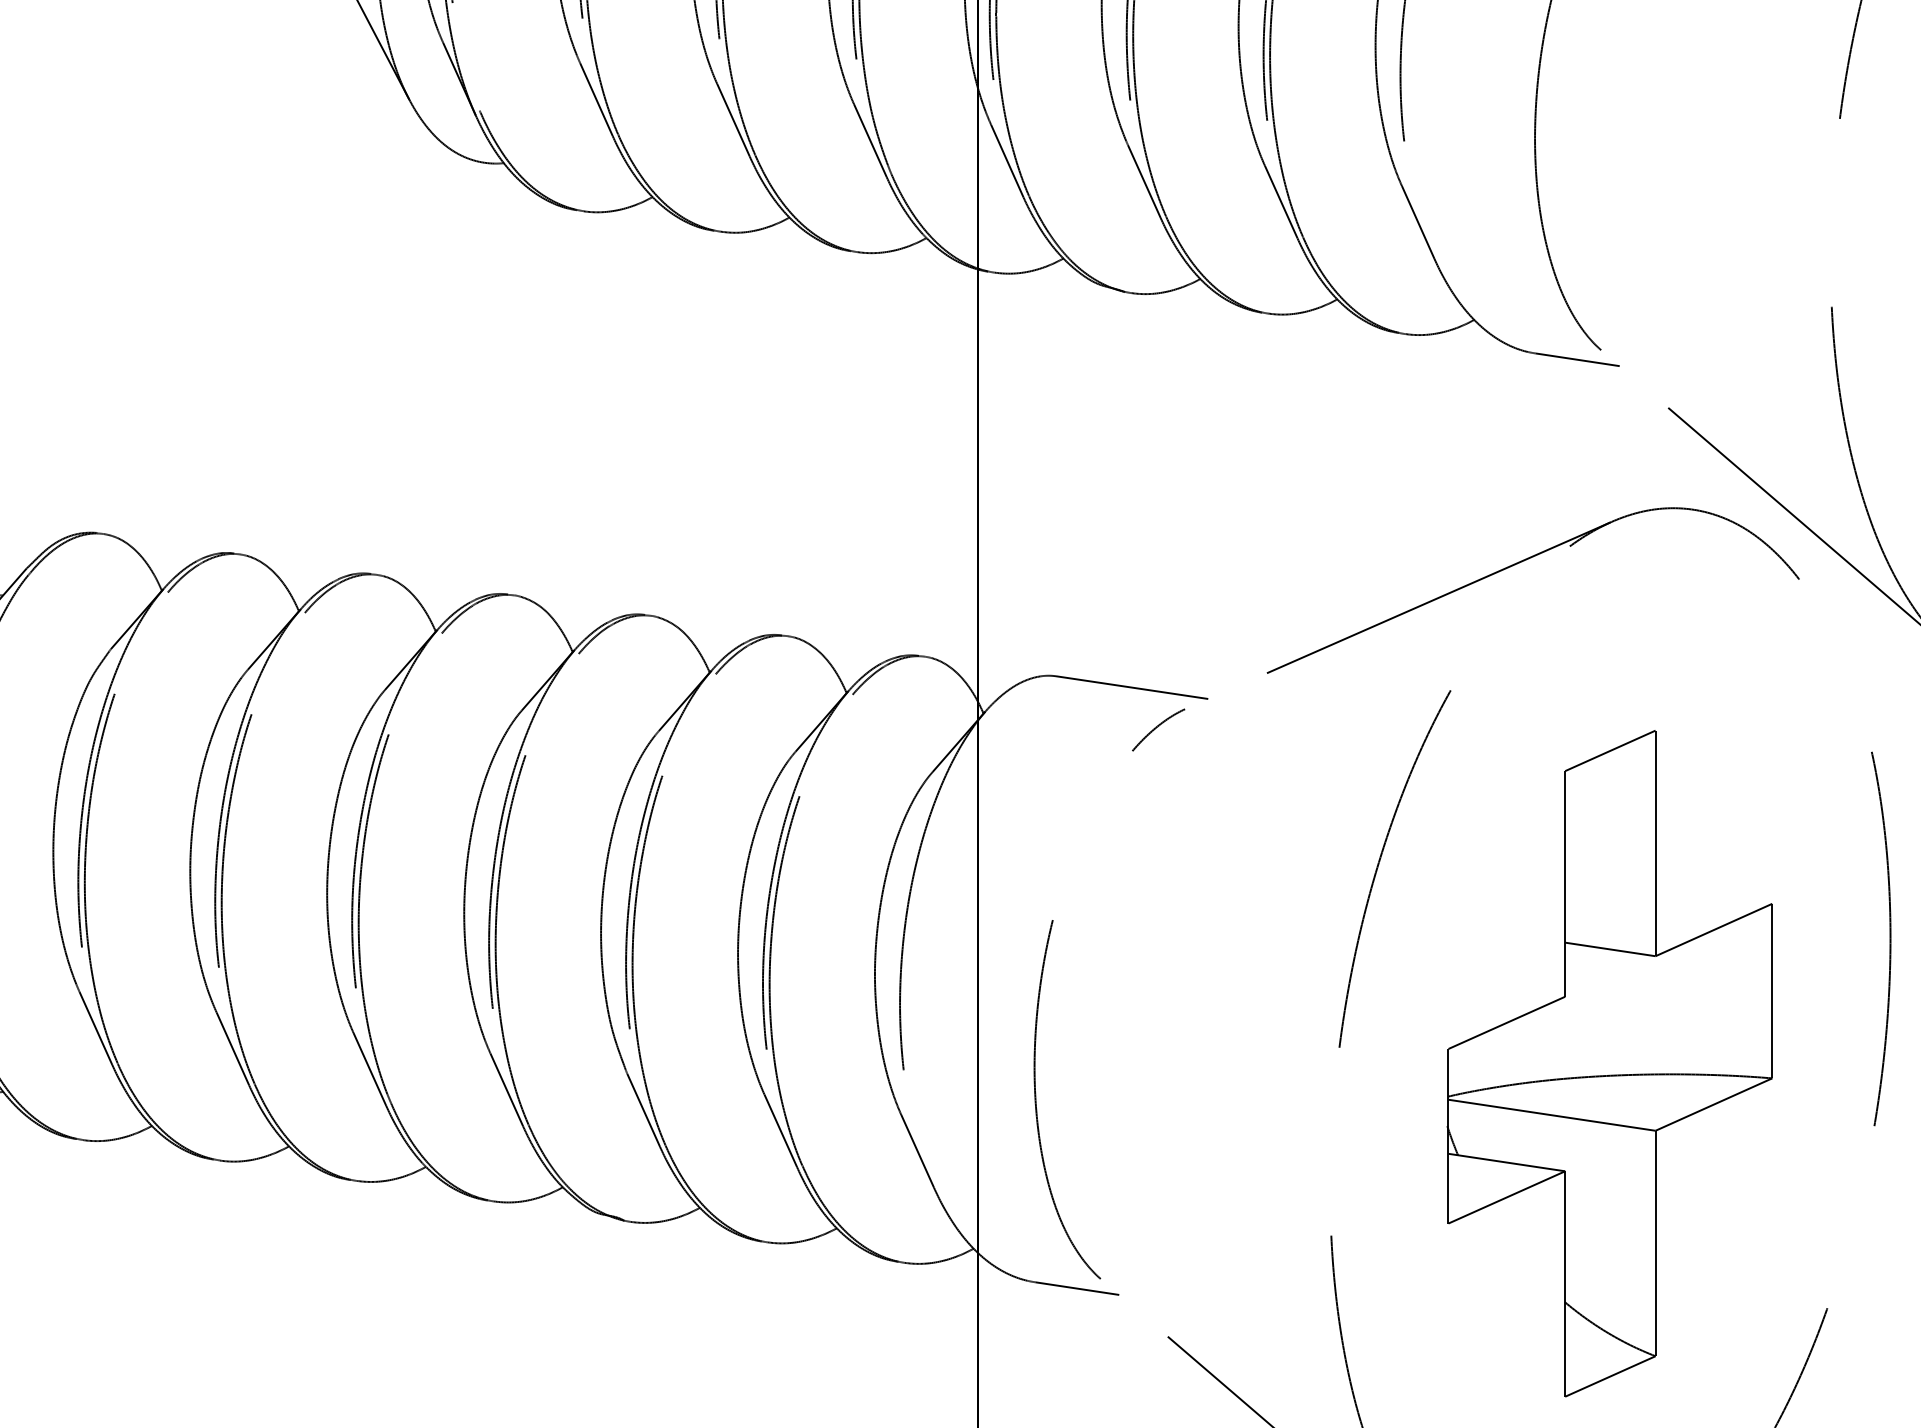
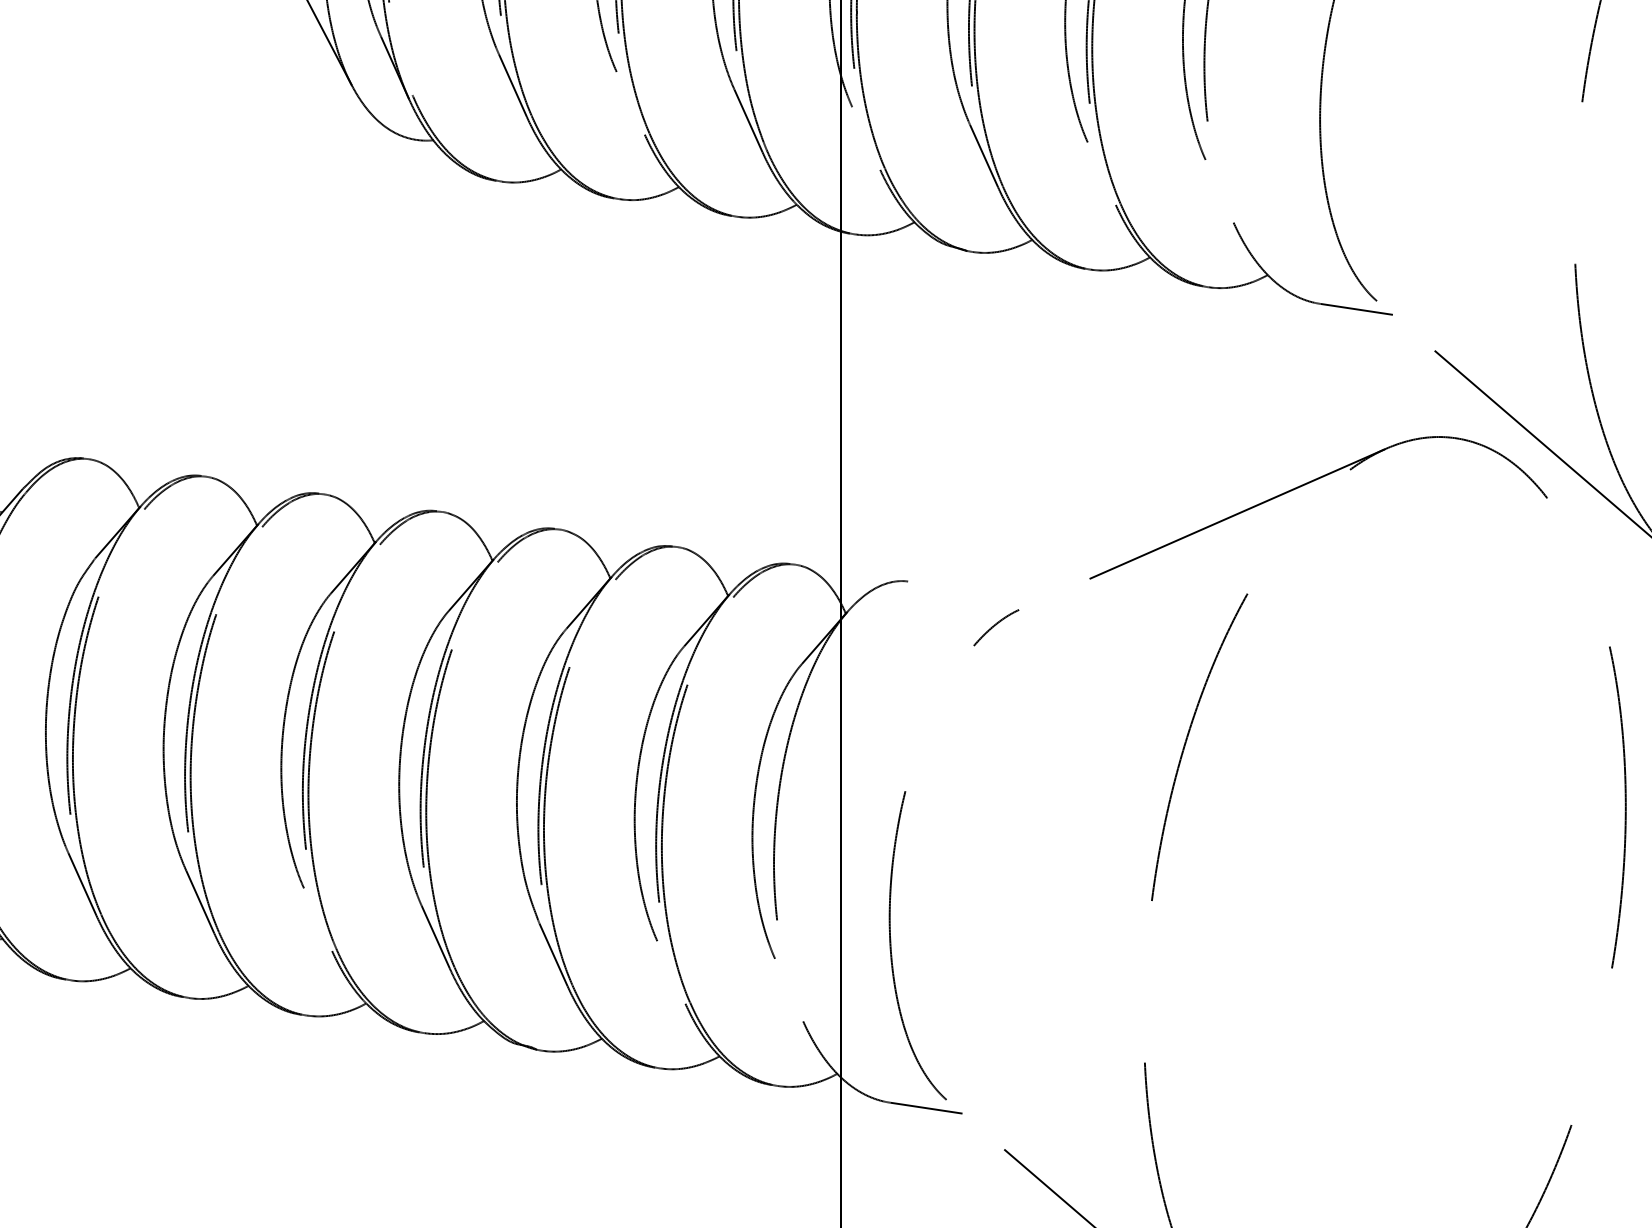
line: (733, 119) -> (630, 102), removed
line: (1007, 160) -> (866, 137), removed
line: (1280, 201) -> (1101, 173), removed
line: (1417, 222) -> (1219, 191), removed
line: (1132, 687) -> (973, 591), removed
part: (1609, 1063) -> (1384, 914), removed
line: (369, 1069) -> (317, 919), removed
line: (780, 1130) -> (671, 972), removed
line: (917, 1150) -> (789, 989), removed

